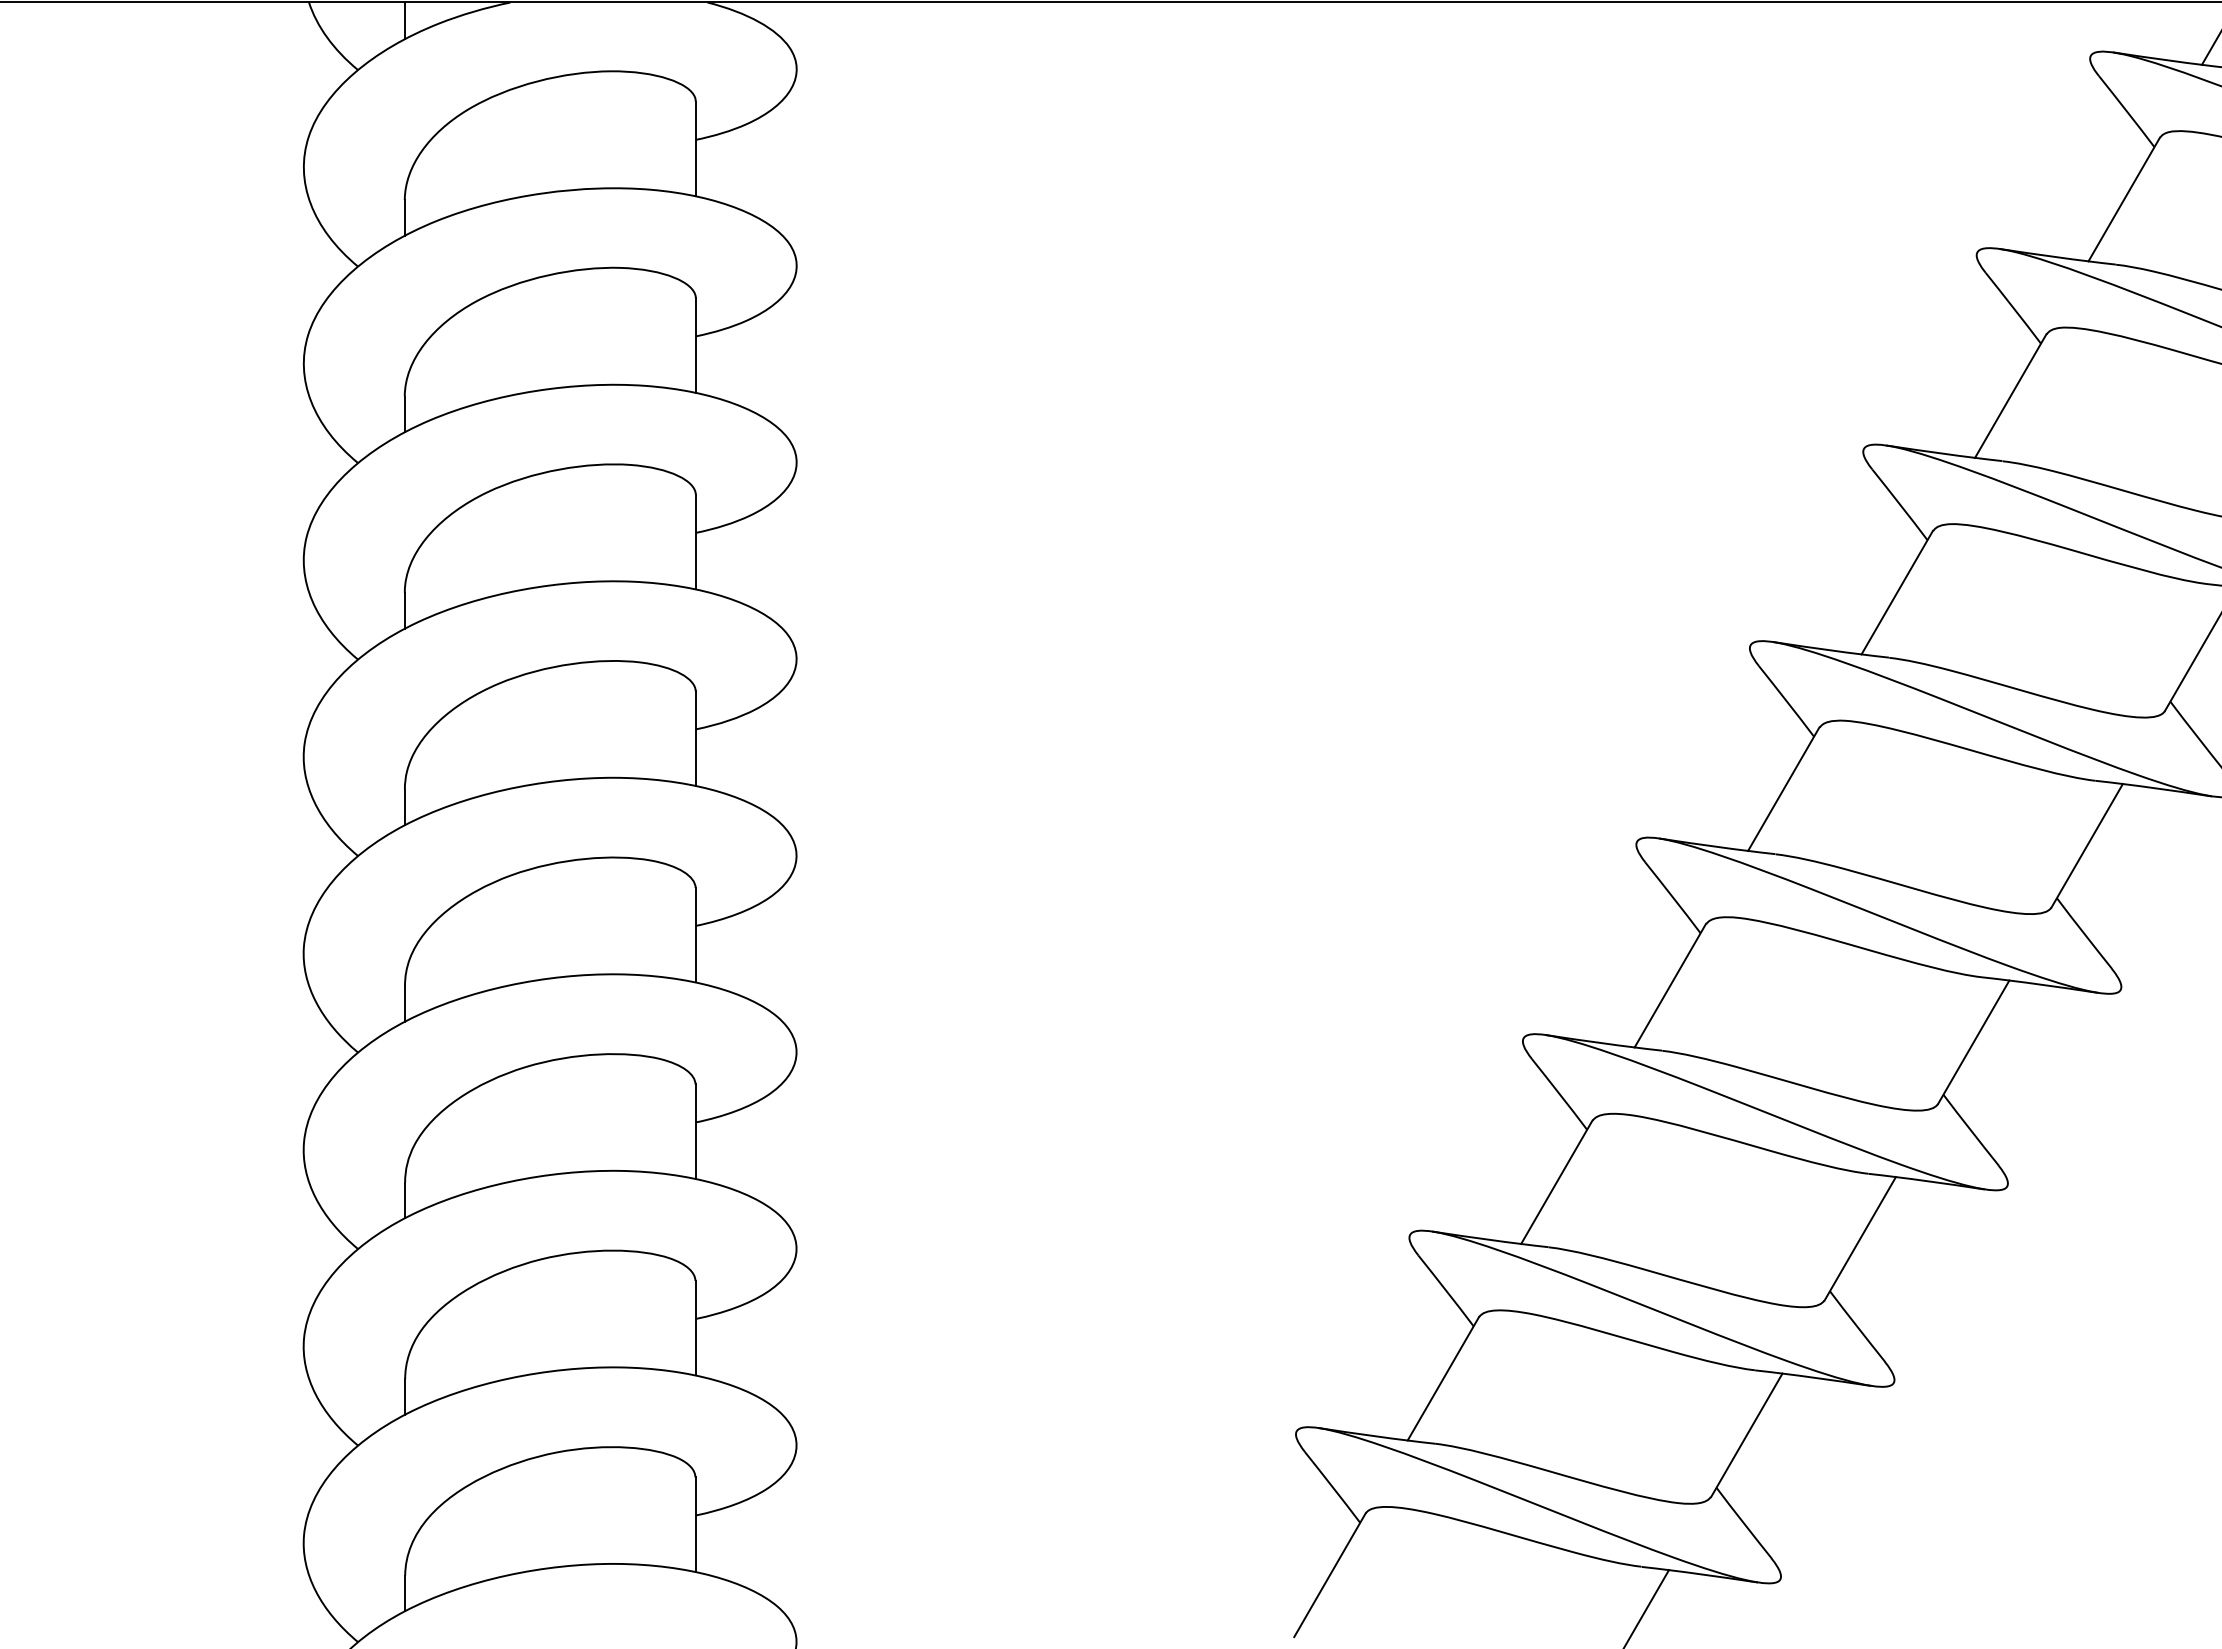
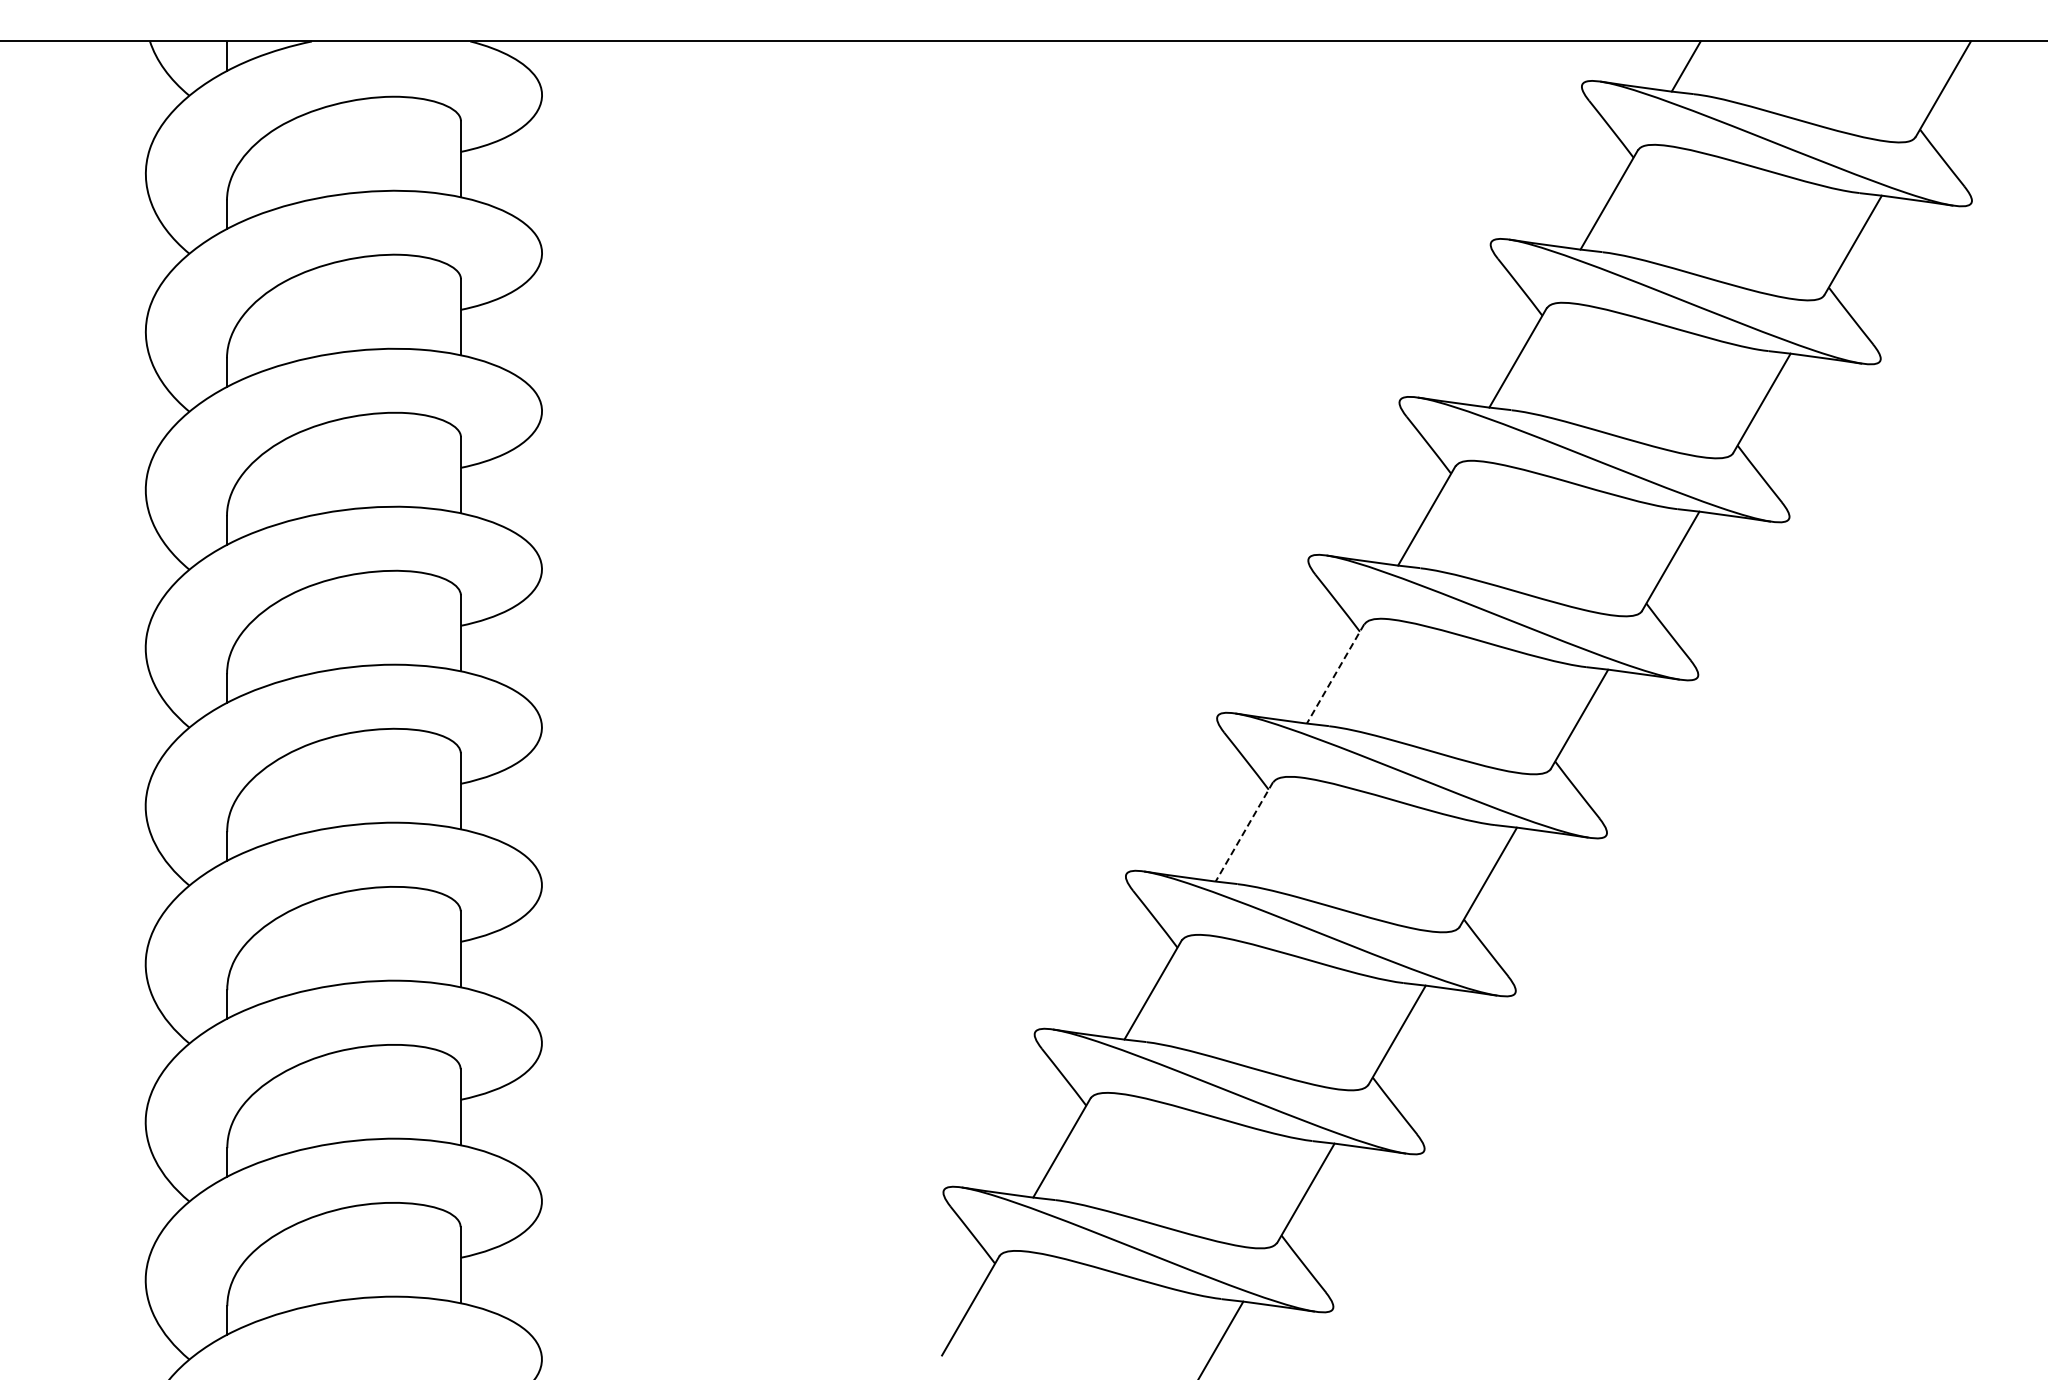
line: (1783, 789) -> (1335, 674), solid -> dashed
line: (1670, 986) -> (1244, 832), solid -> dashed

